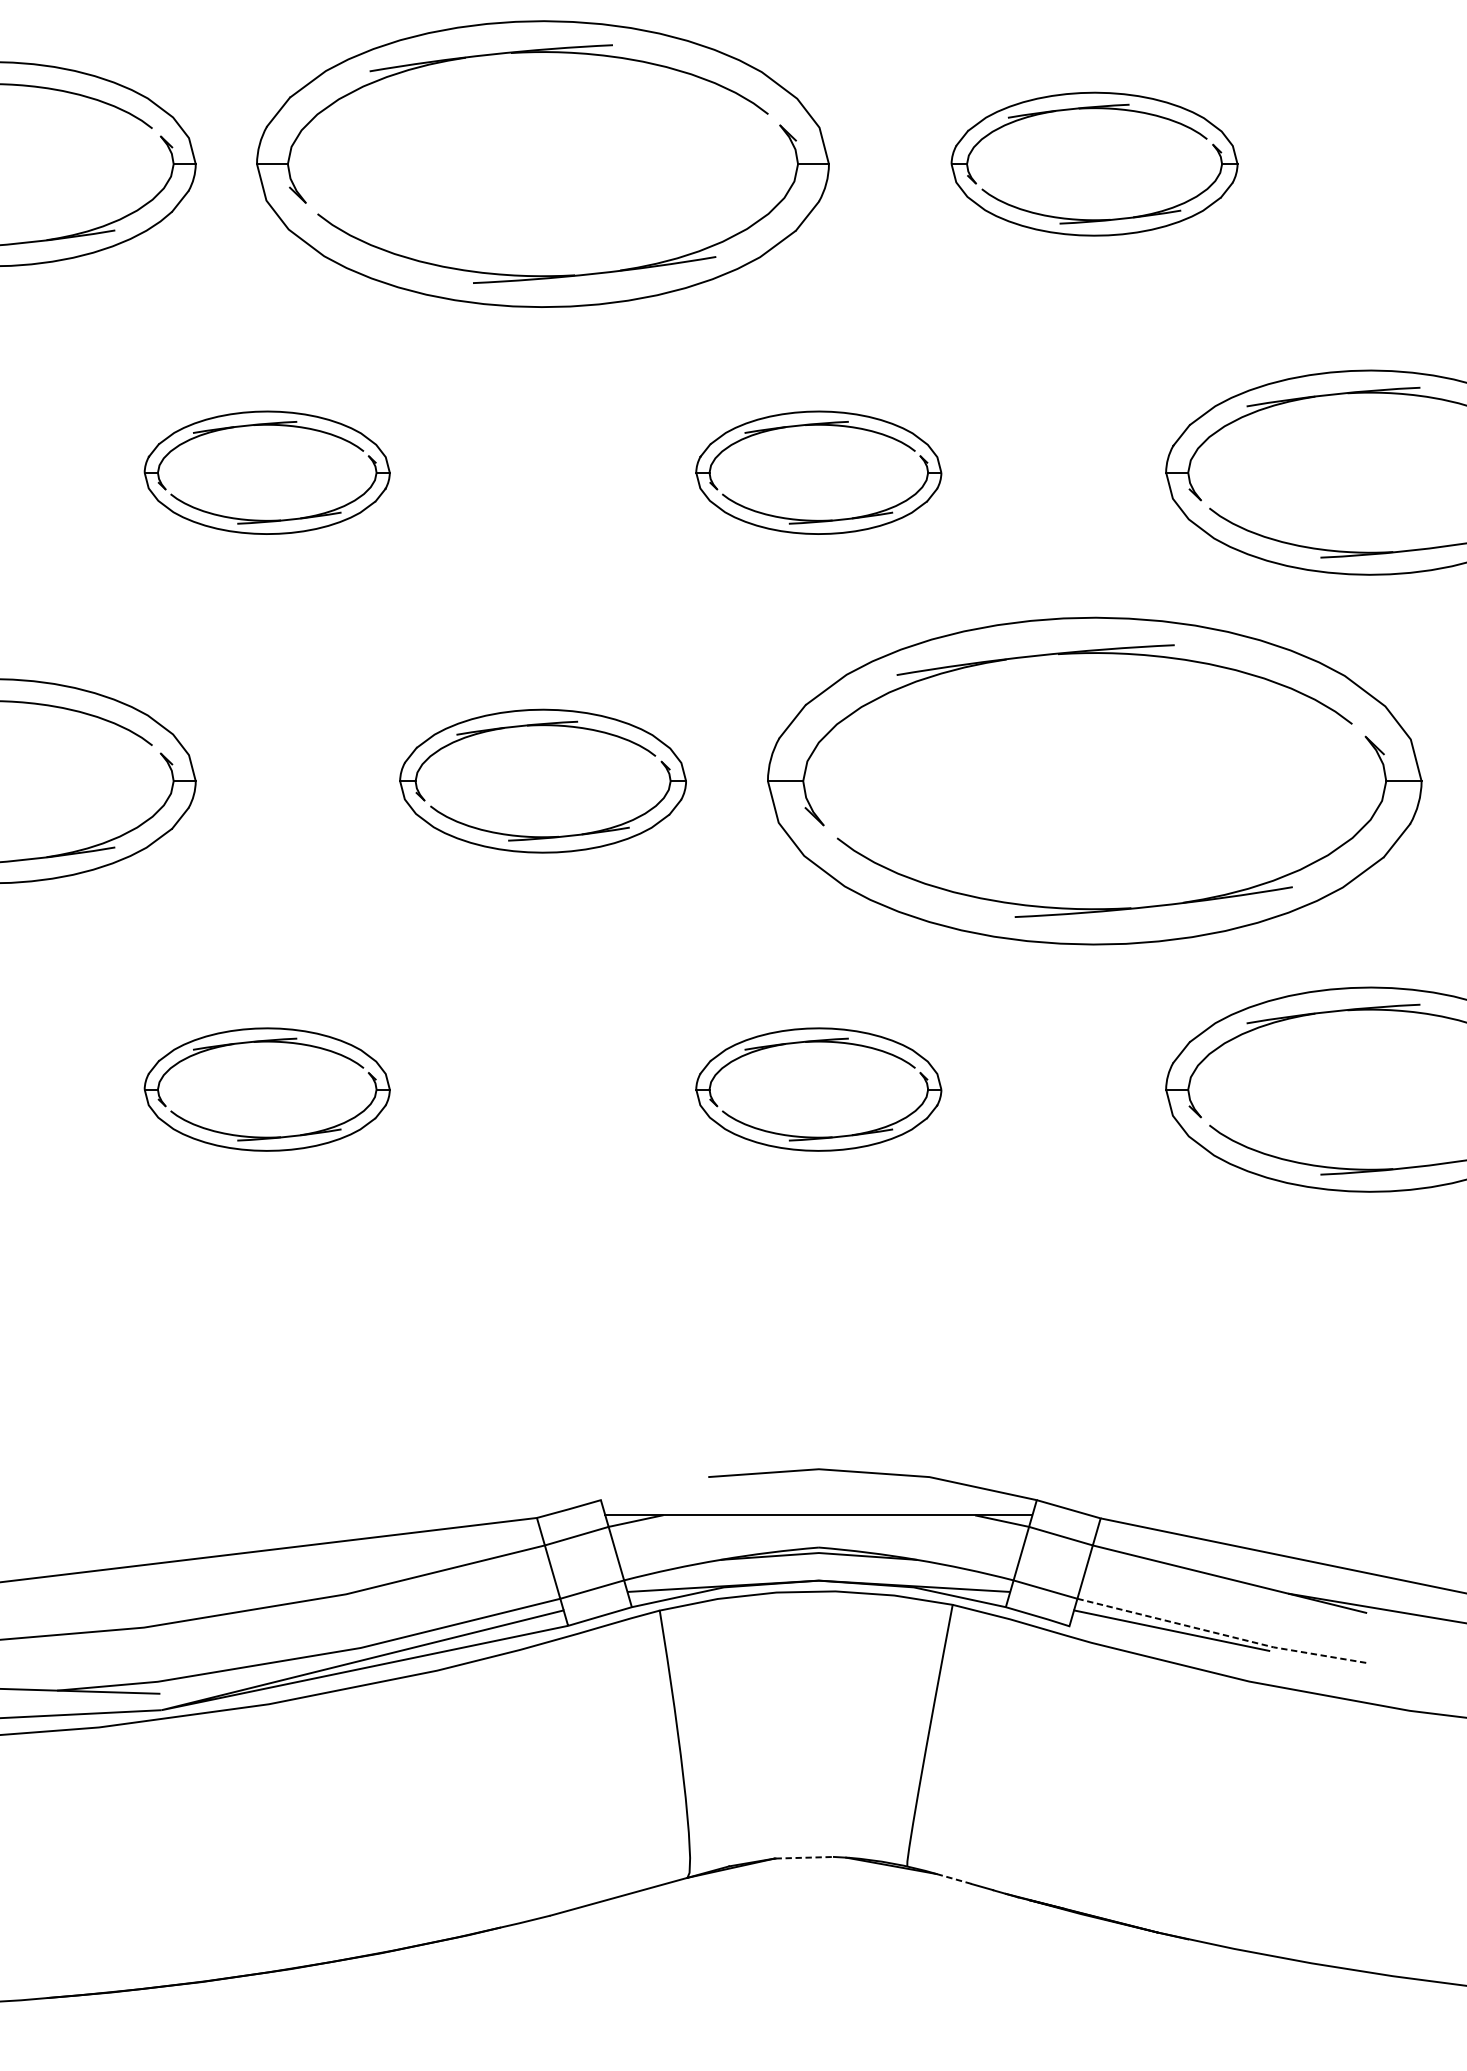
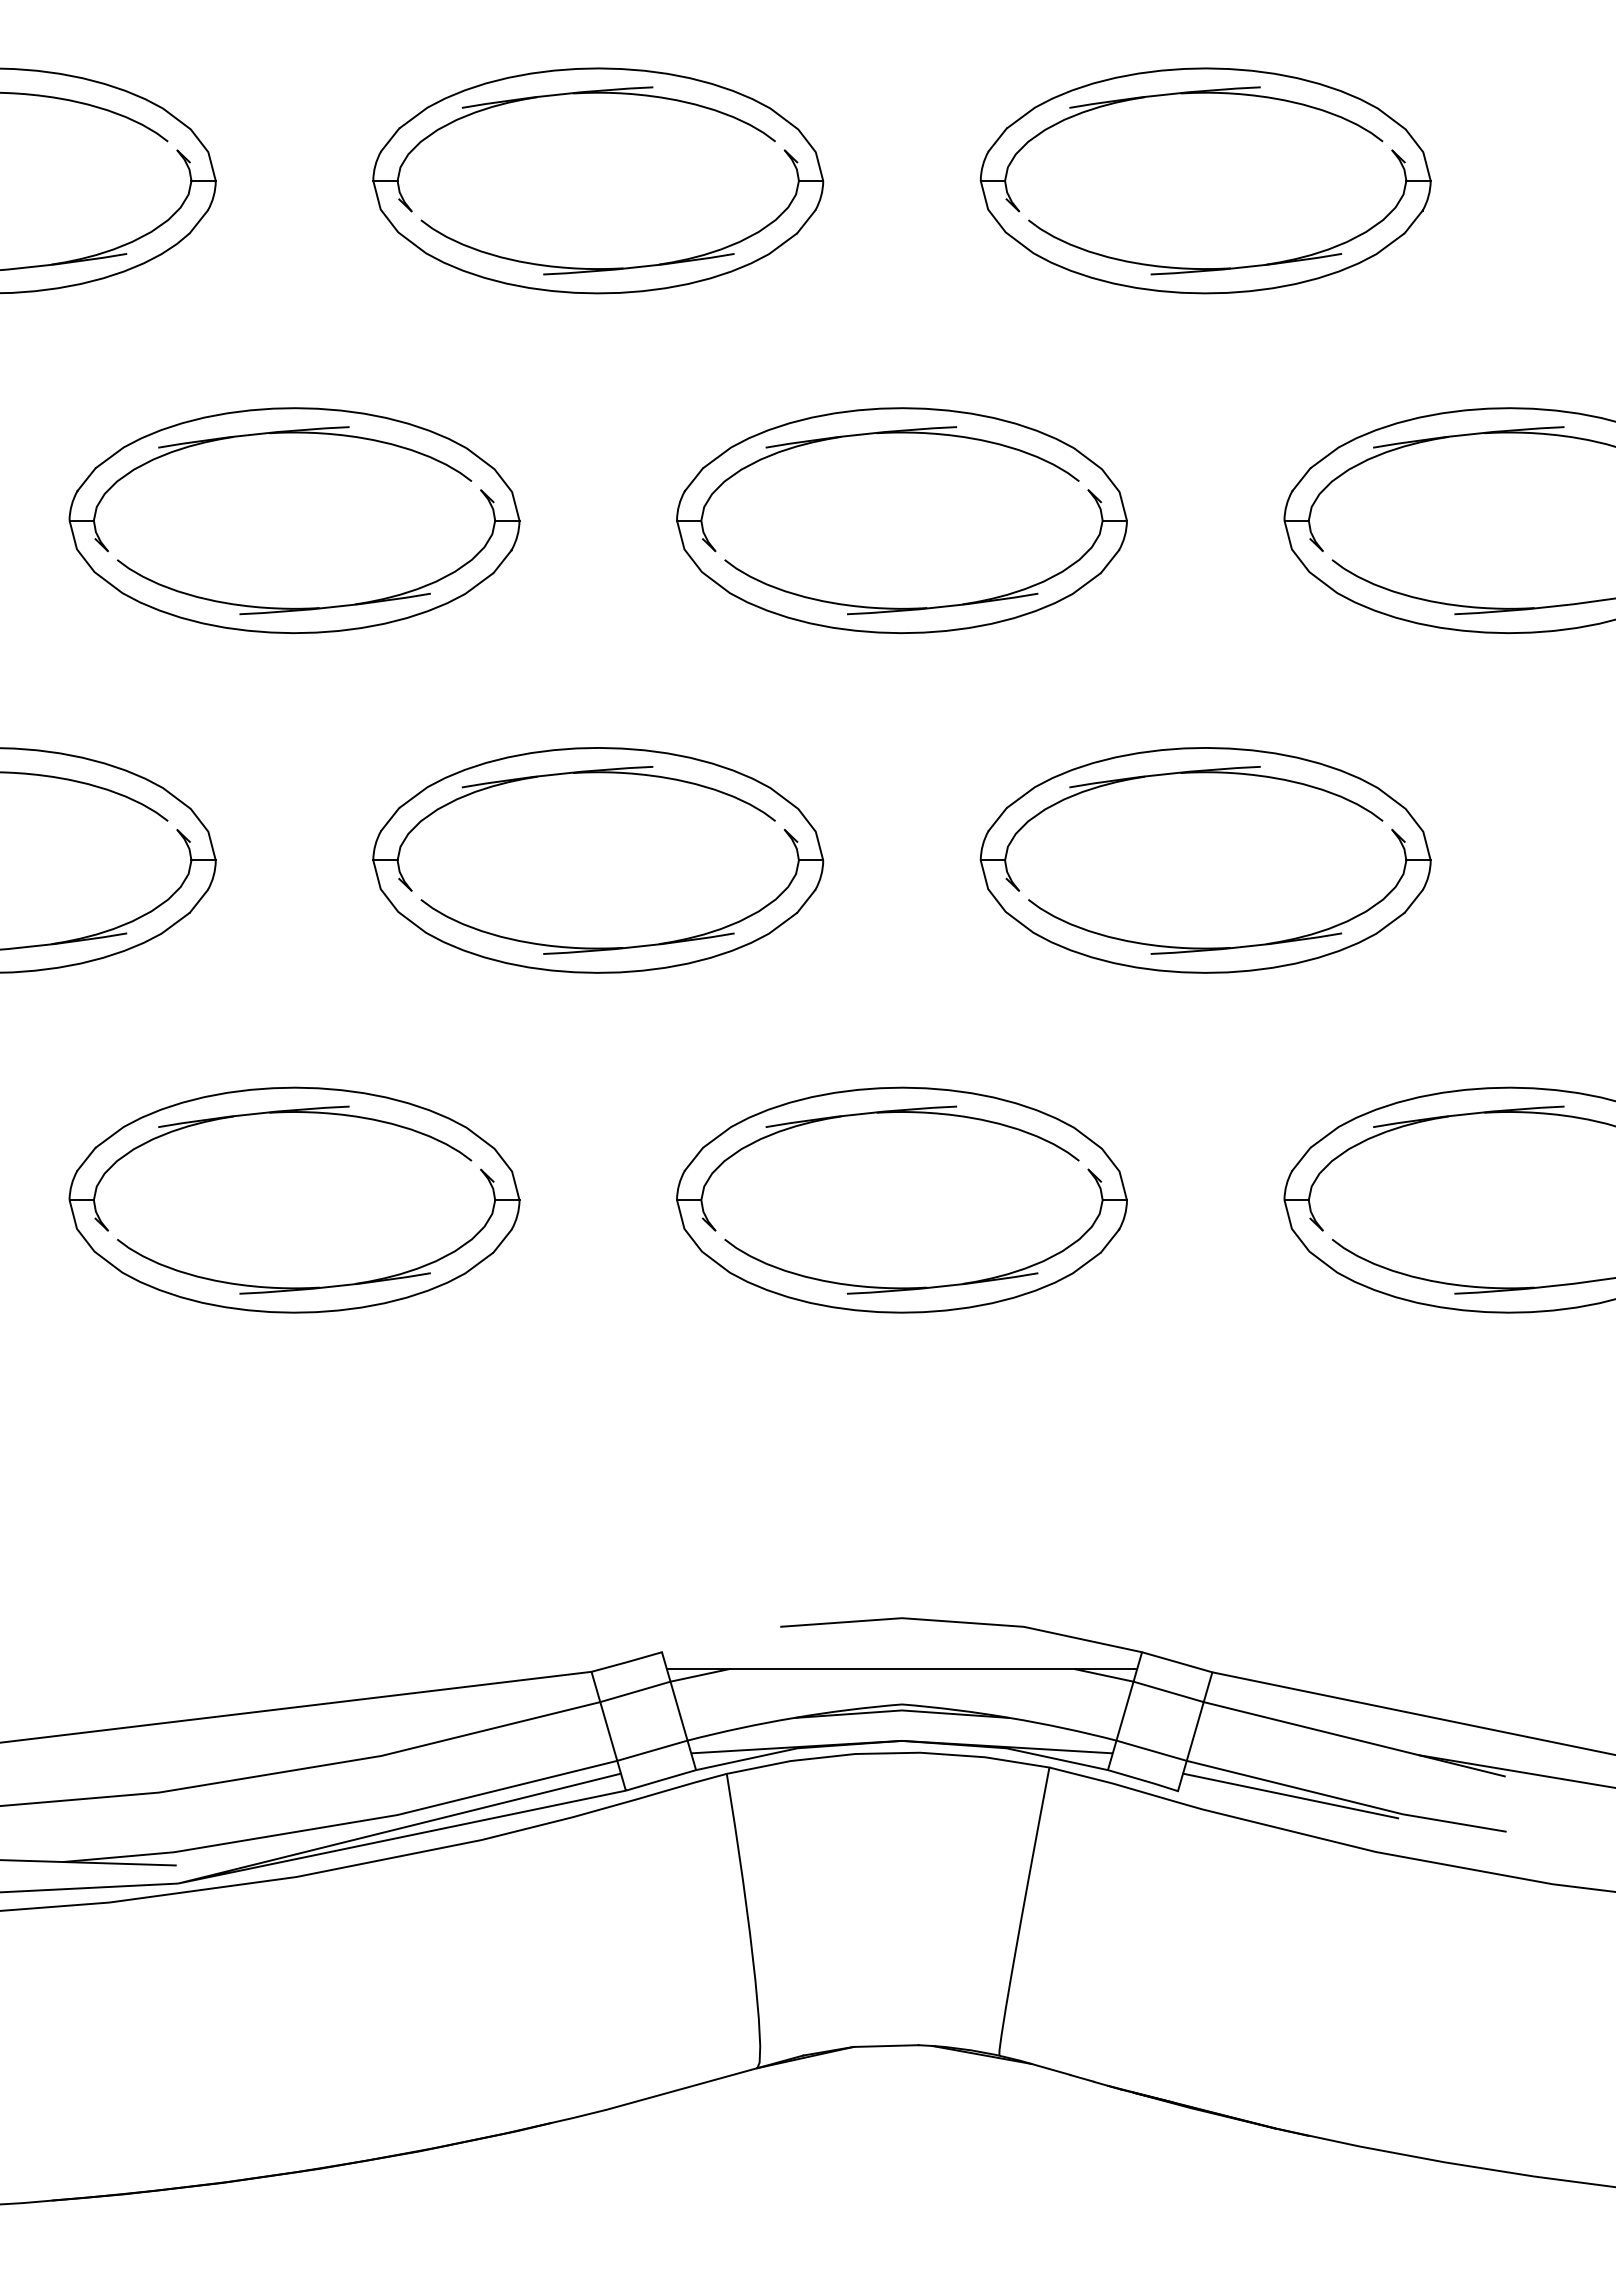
part: (543, 163) -> (598, 180), size x0.71
part: (1094, 163) -> (1205, 180), size x1.43
part: (267, 472) -> (294, 520), size x1.67
part: (818, 472) -> (901, 520), size x1.67
part: (543, 781) -> (598, 860), size x1.43
part: (1094, 781) -> (1205, 860), size x0.62
part: (267, 1089) -> (294, 1199), size x1.67
part: (818, 1089) -> (901, 1199), size x1.67
line: (1222, 1634) -> (1346, 1800), dashed -> solid
line: (804, 1858) -> (886, 2046), dashed -> solid
line: (953, 1879) -> (1050, 2069), dashed -> solid

